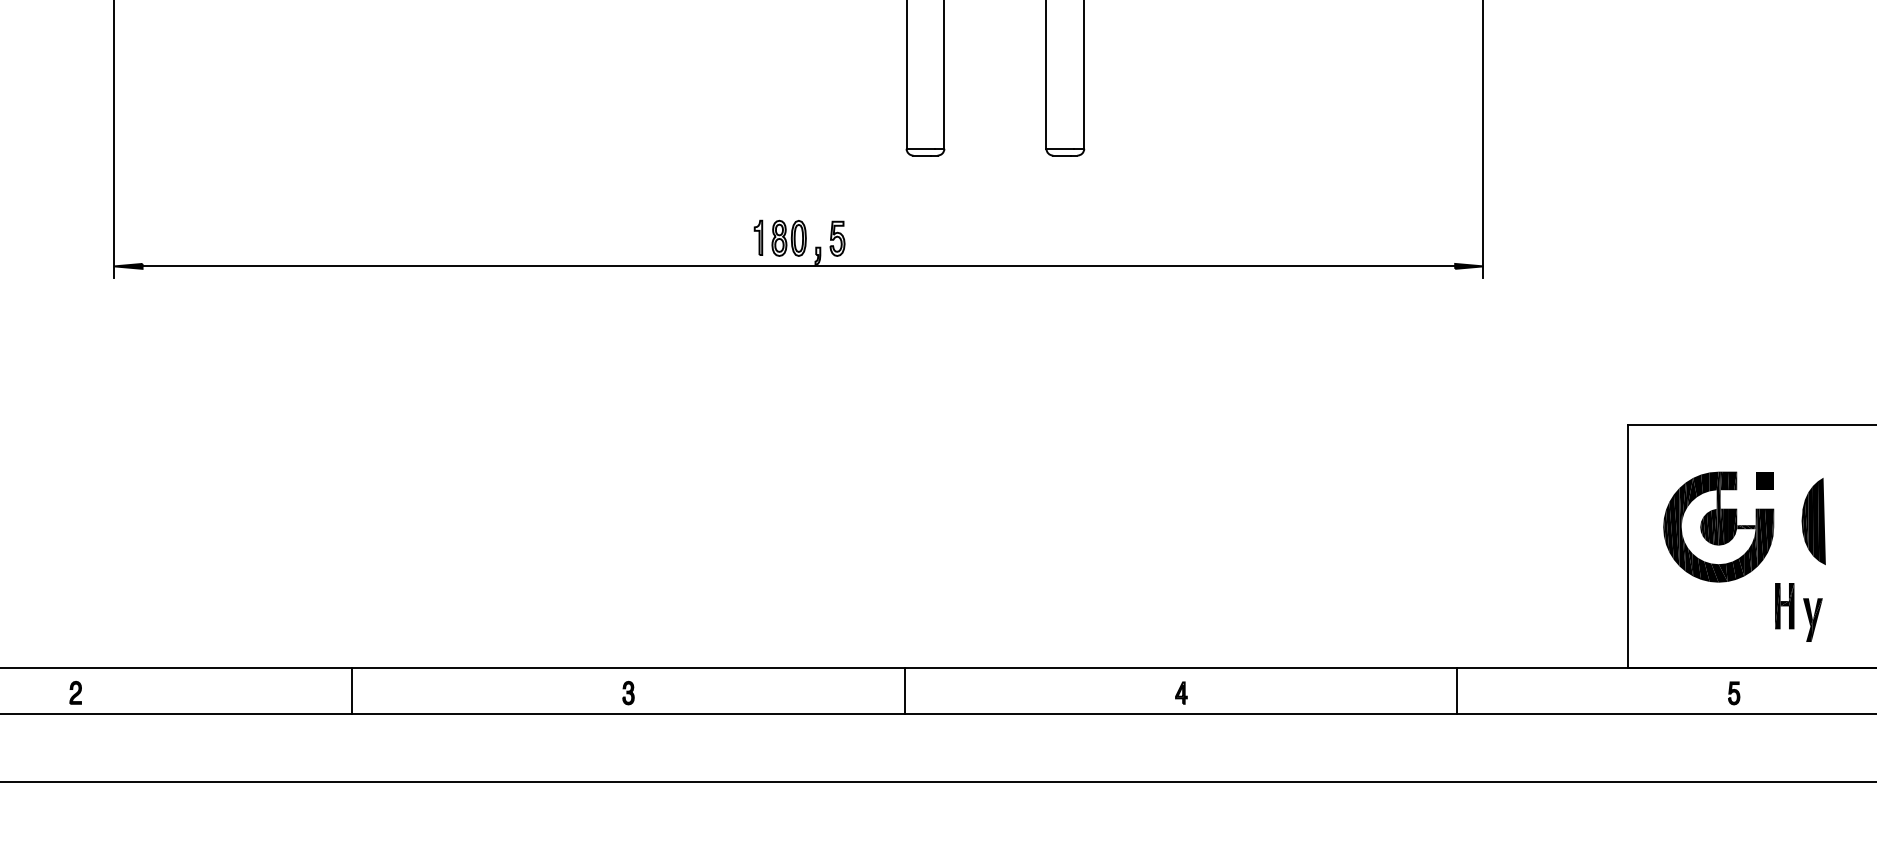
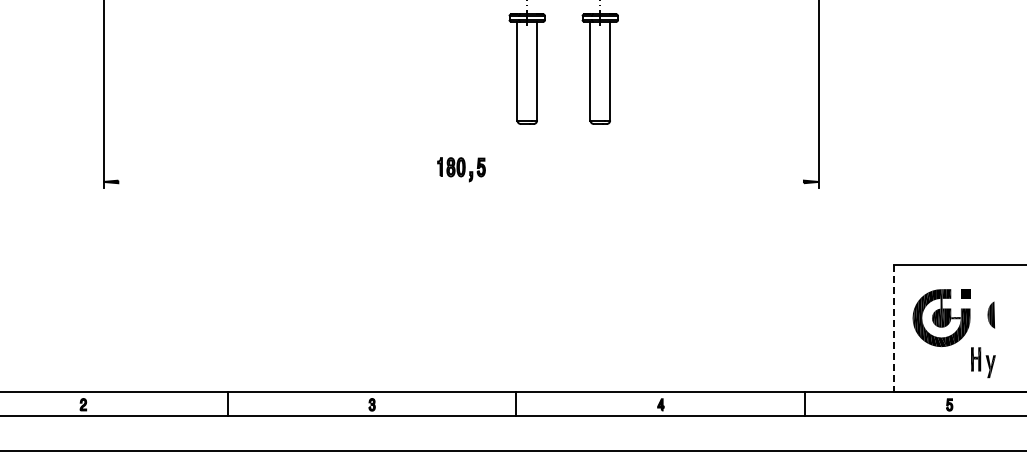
line: (797, 265) -> (460, 181), removed
part: (1814, 520) -> (991, 314), size x0.6
line: (1626, 546) -> (893, 328), solid -> dashed

